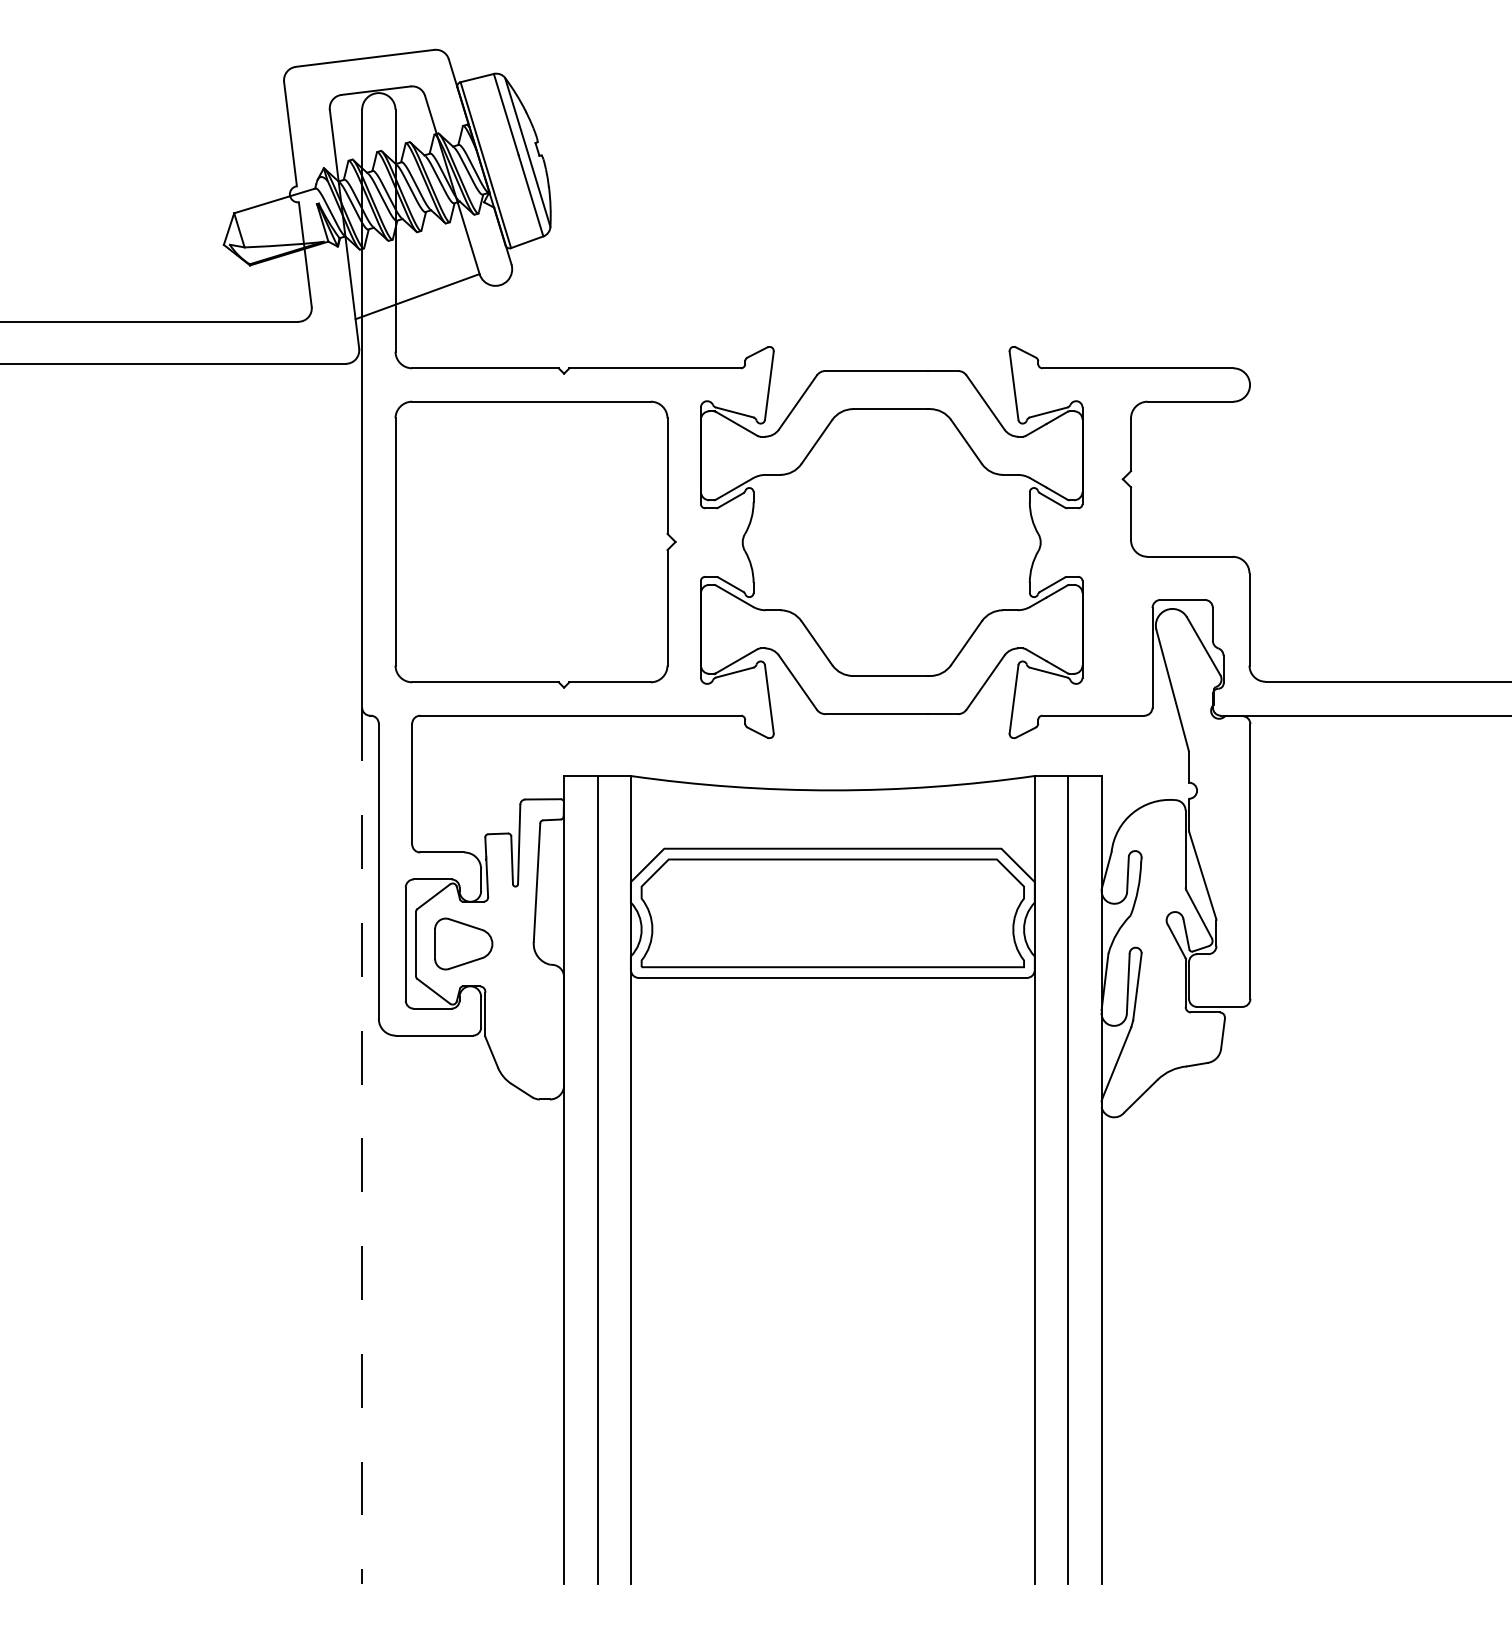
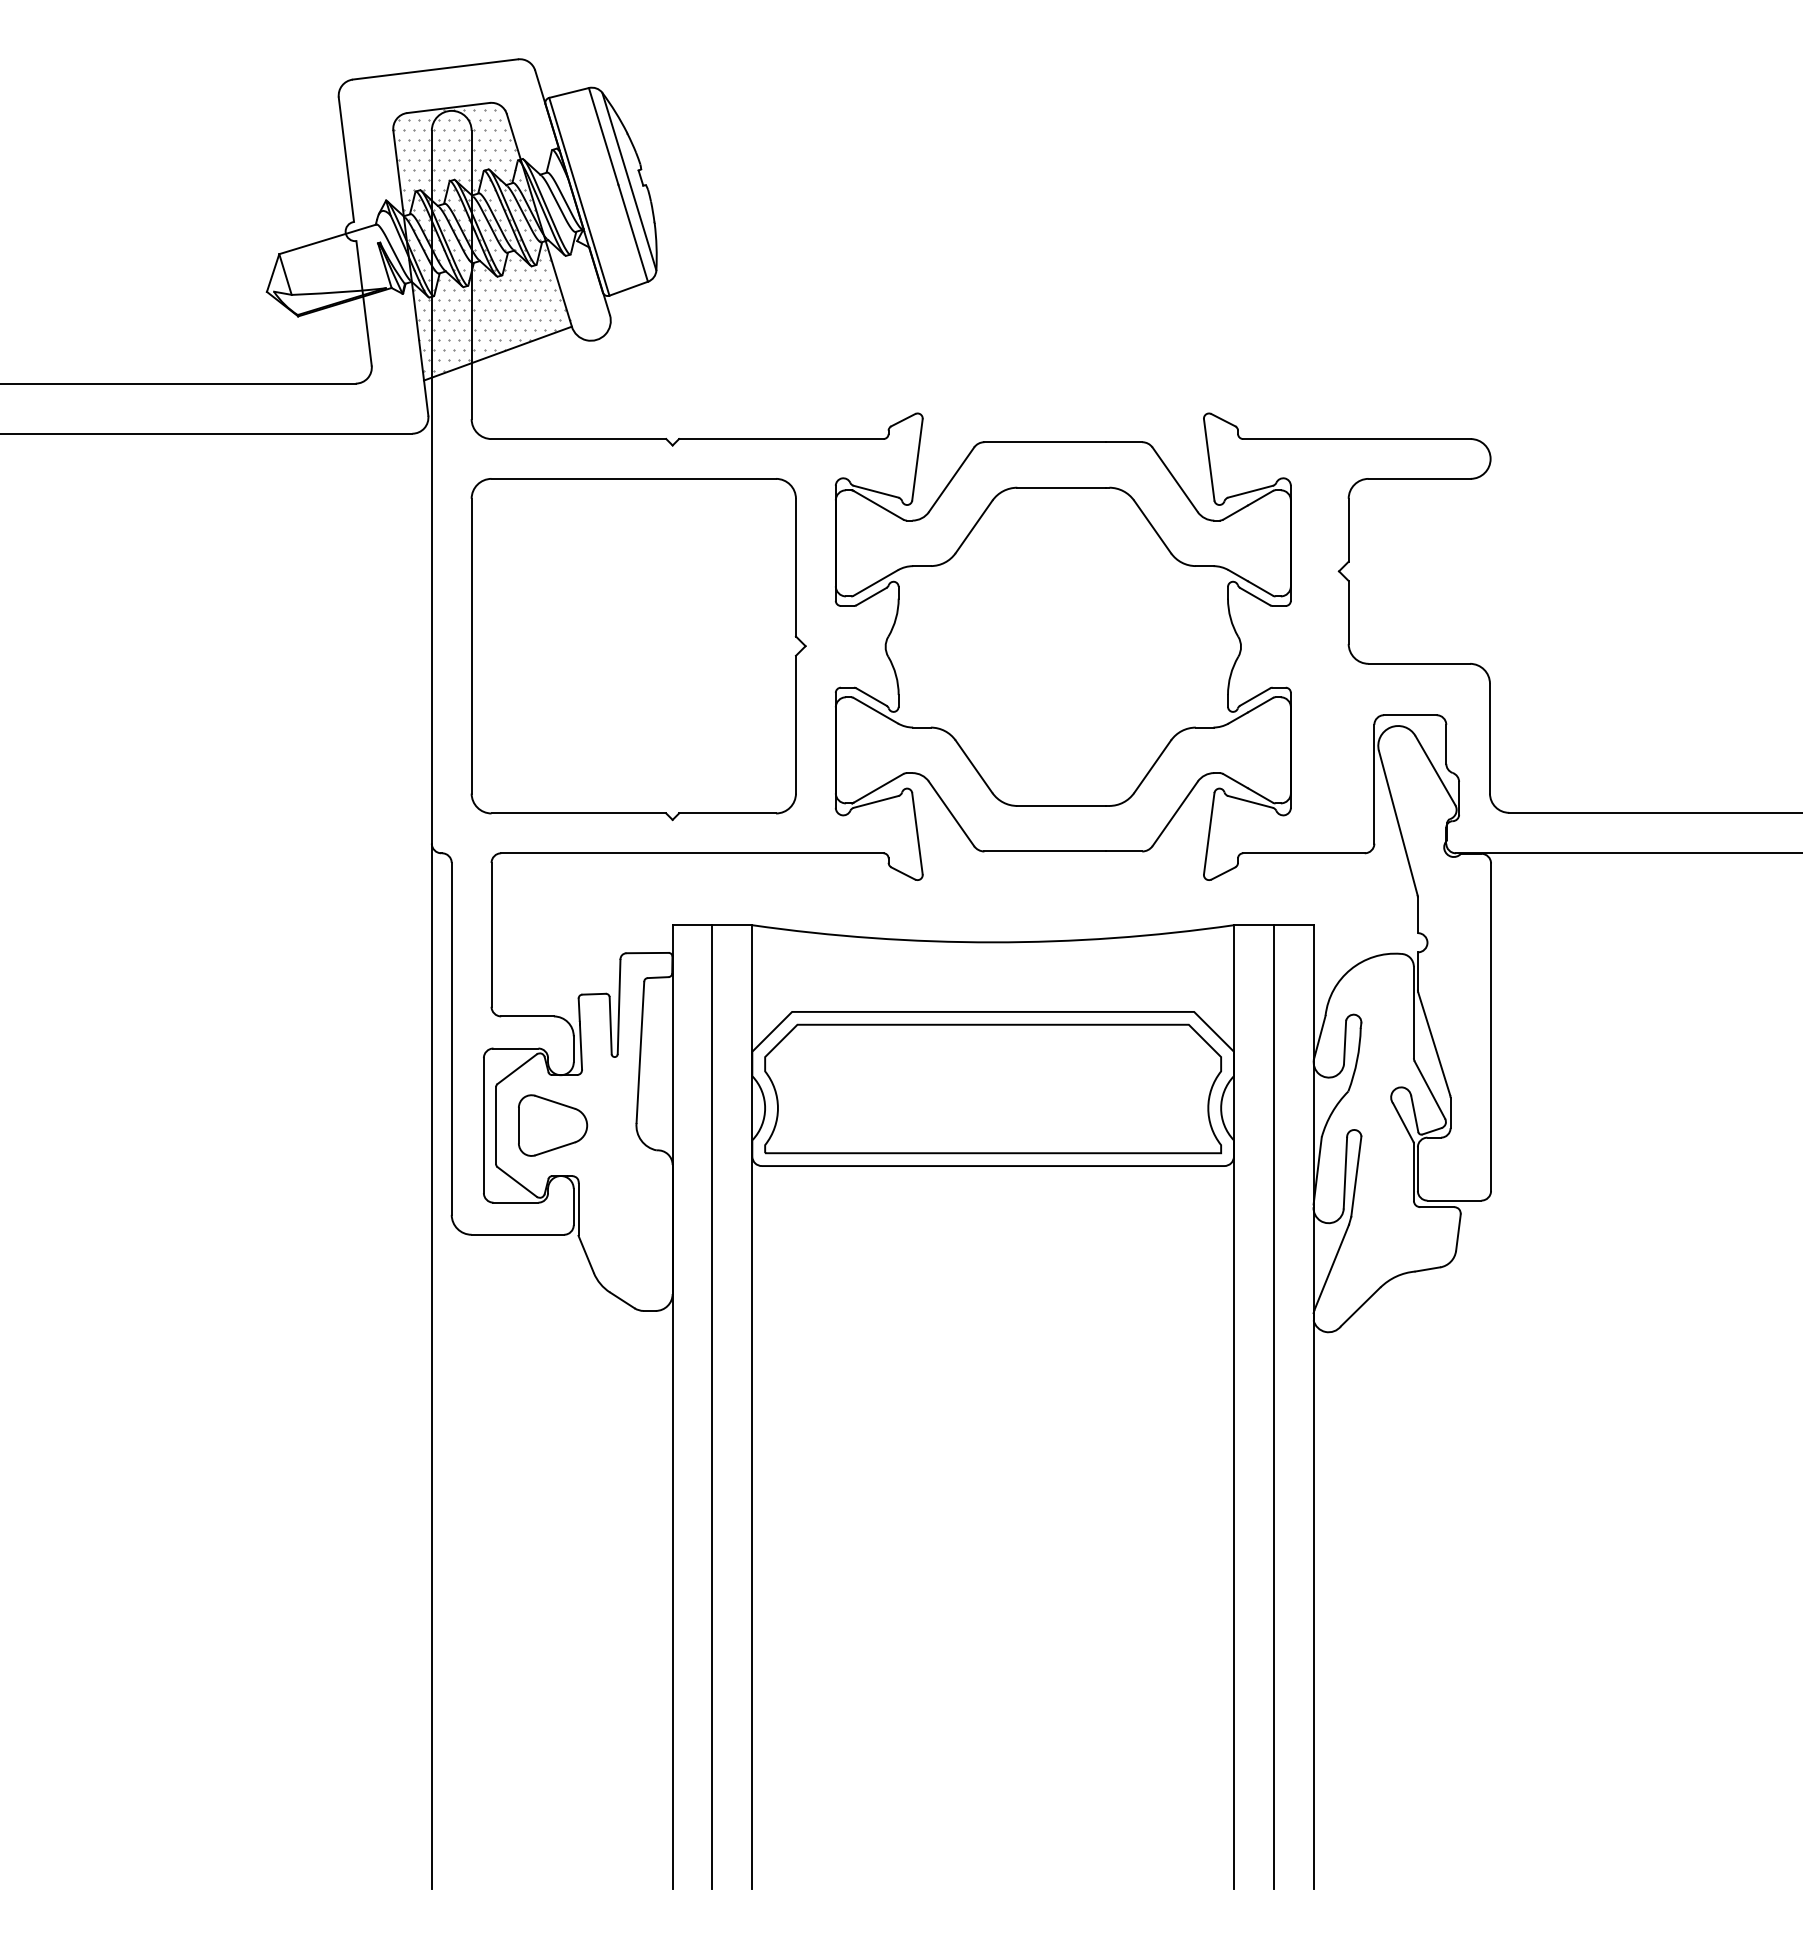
hatch: (403, 200) -> (481, 239), added
line: (361, 1146) -> (431, 1366), dashed -> solid

